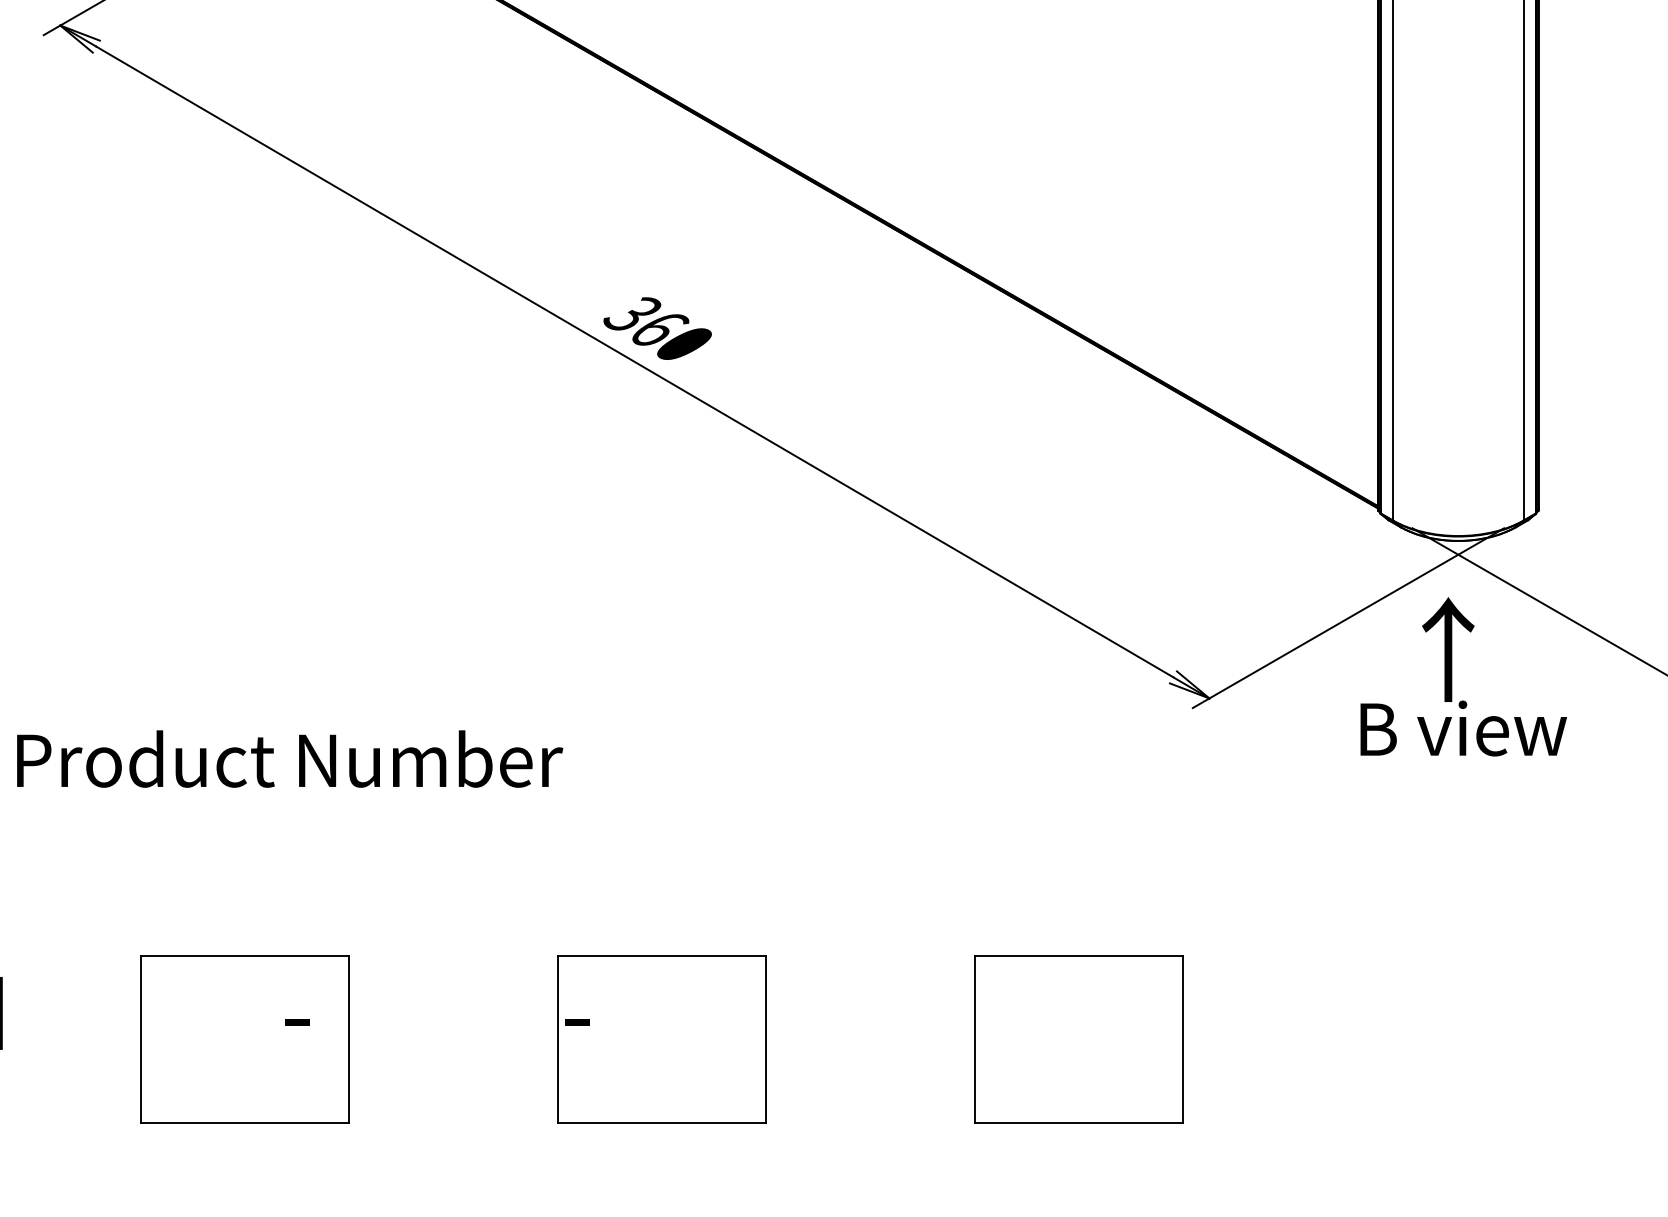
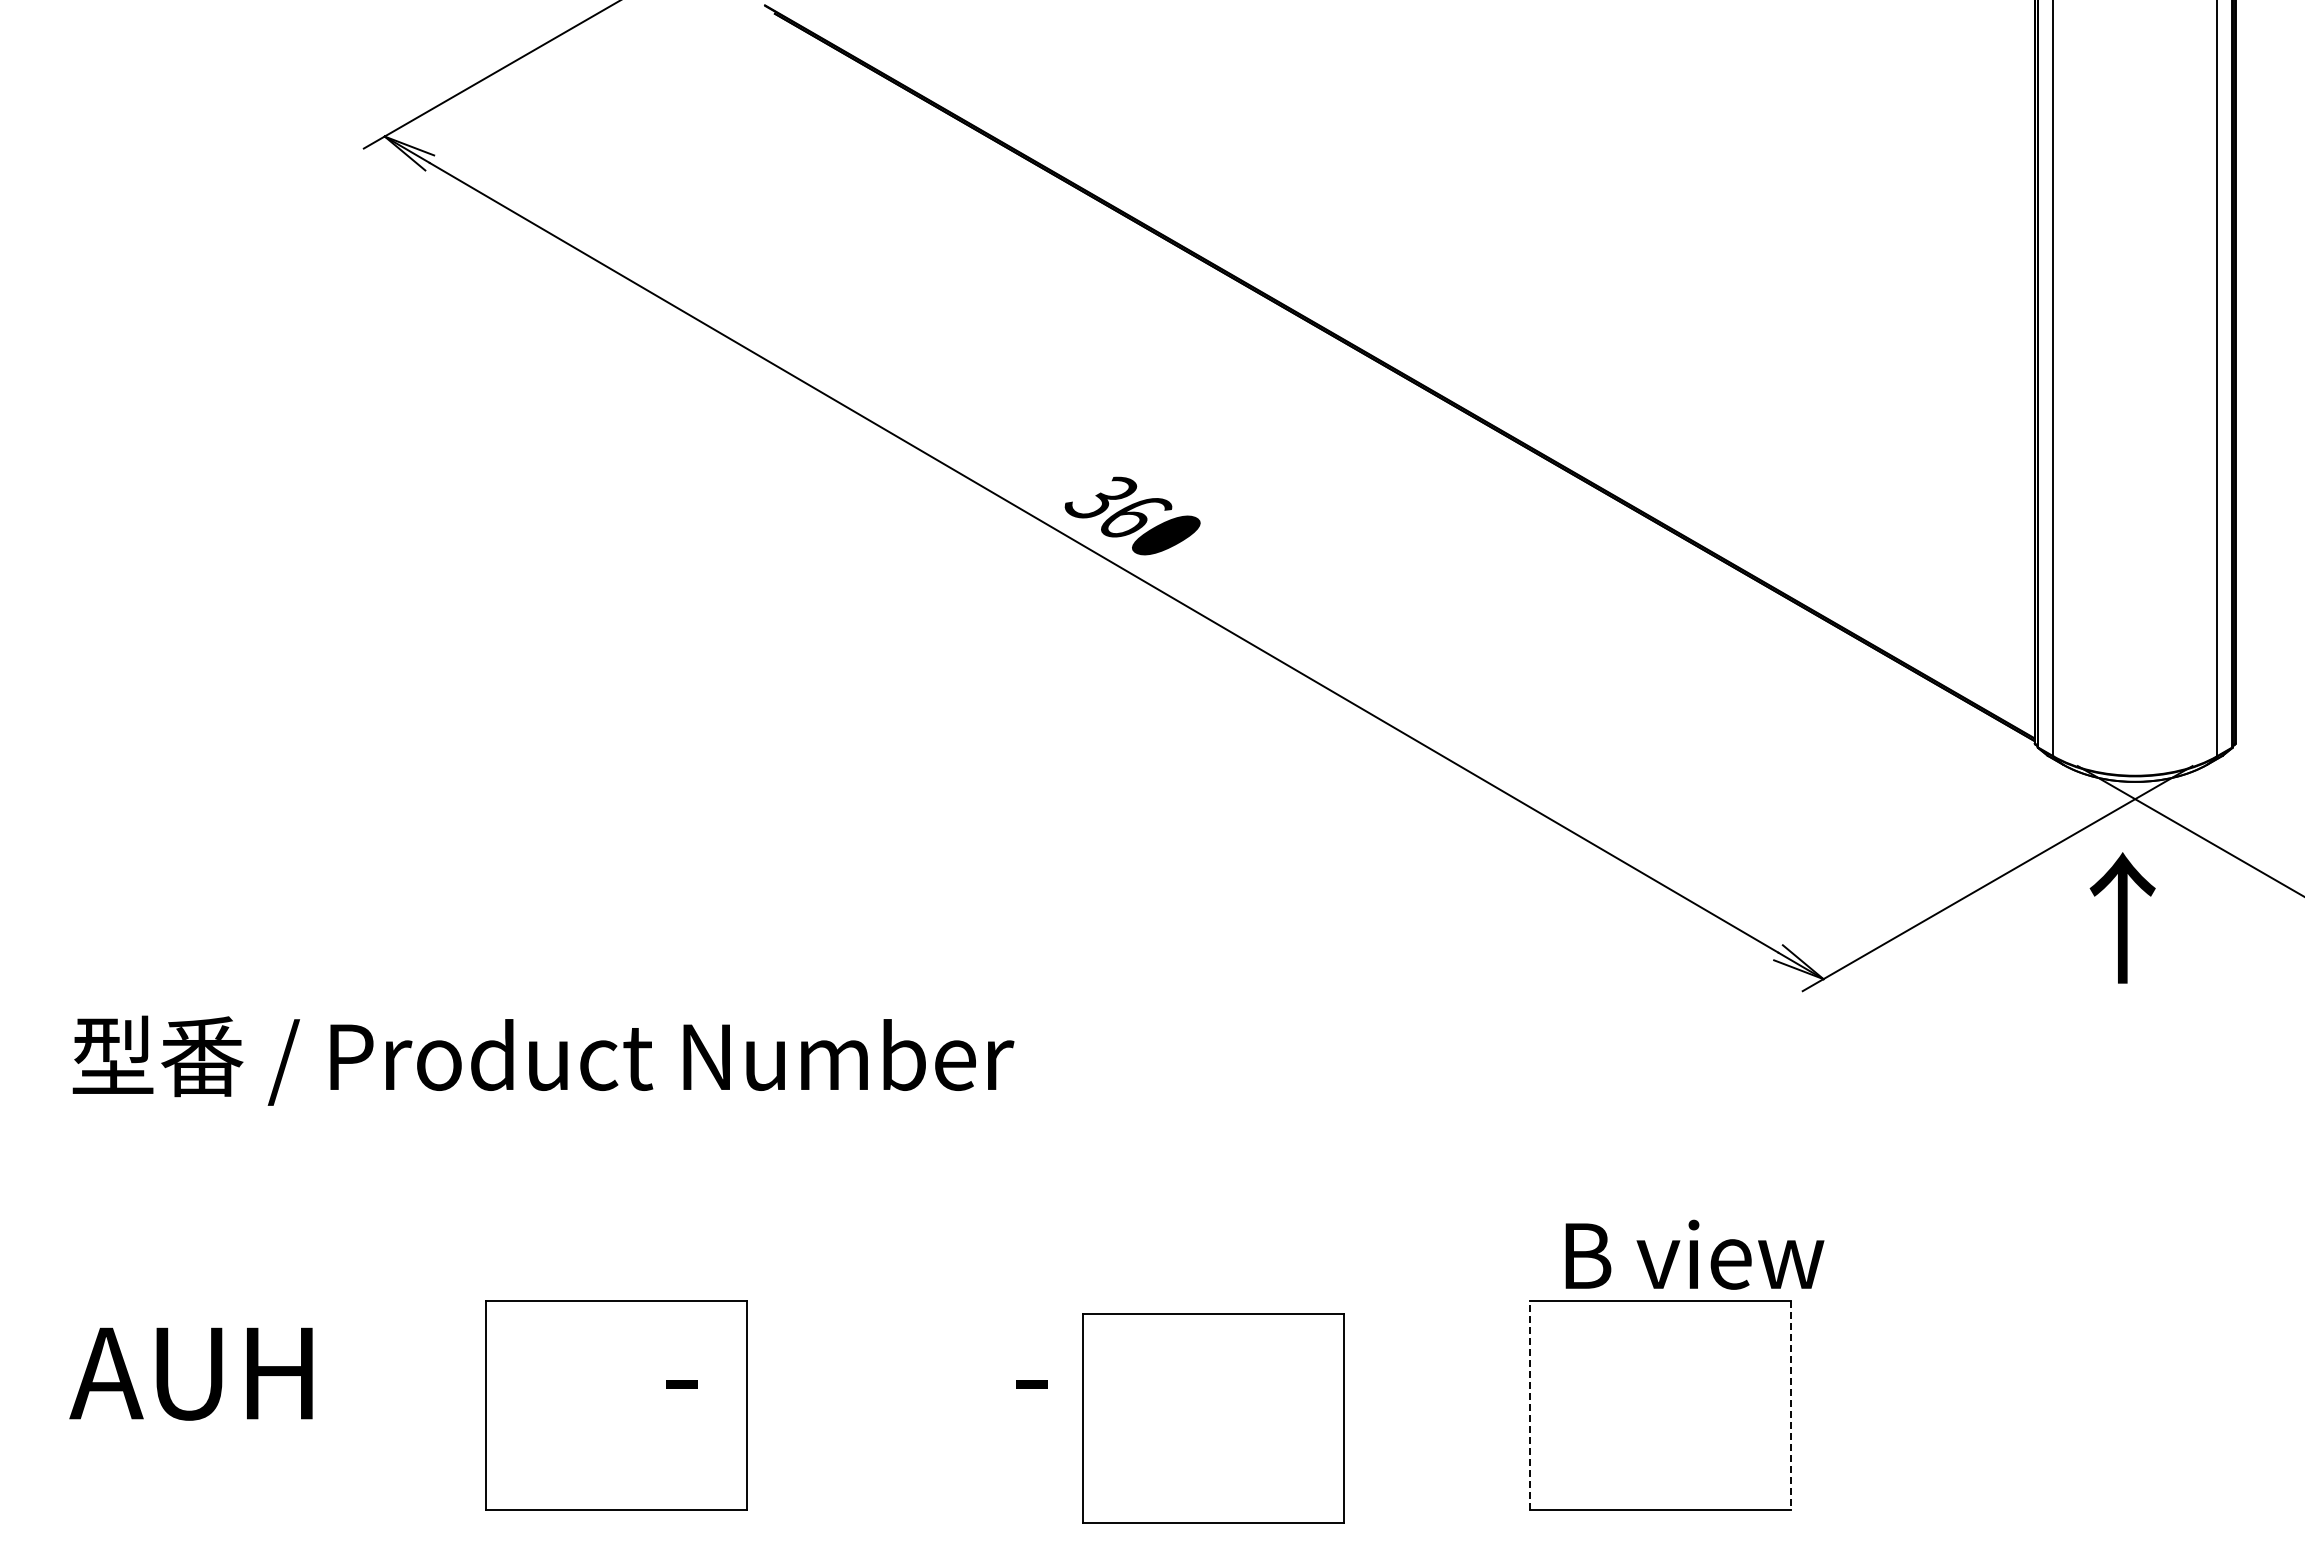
text: (1463, 728) -> (1694, 1254), moved
part: (662, 1038) -> (1213, 1418), moved
line: (974, 1038) -> (1529, 1405), solid -> dashed
line: (1183, 1039) -> (1791, 1406), solid -> dashed

